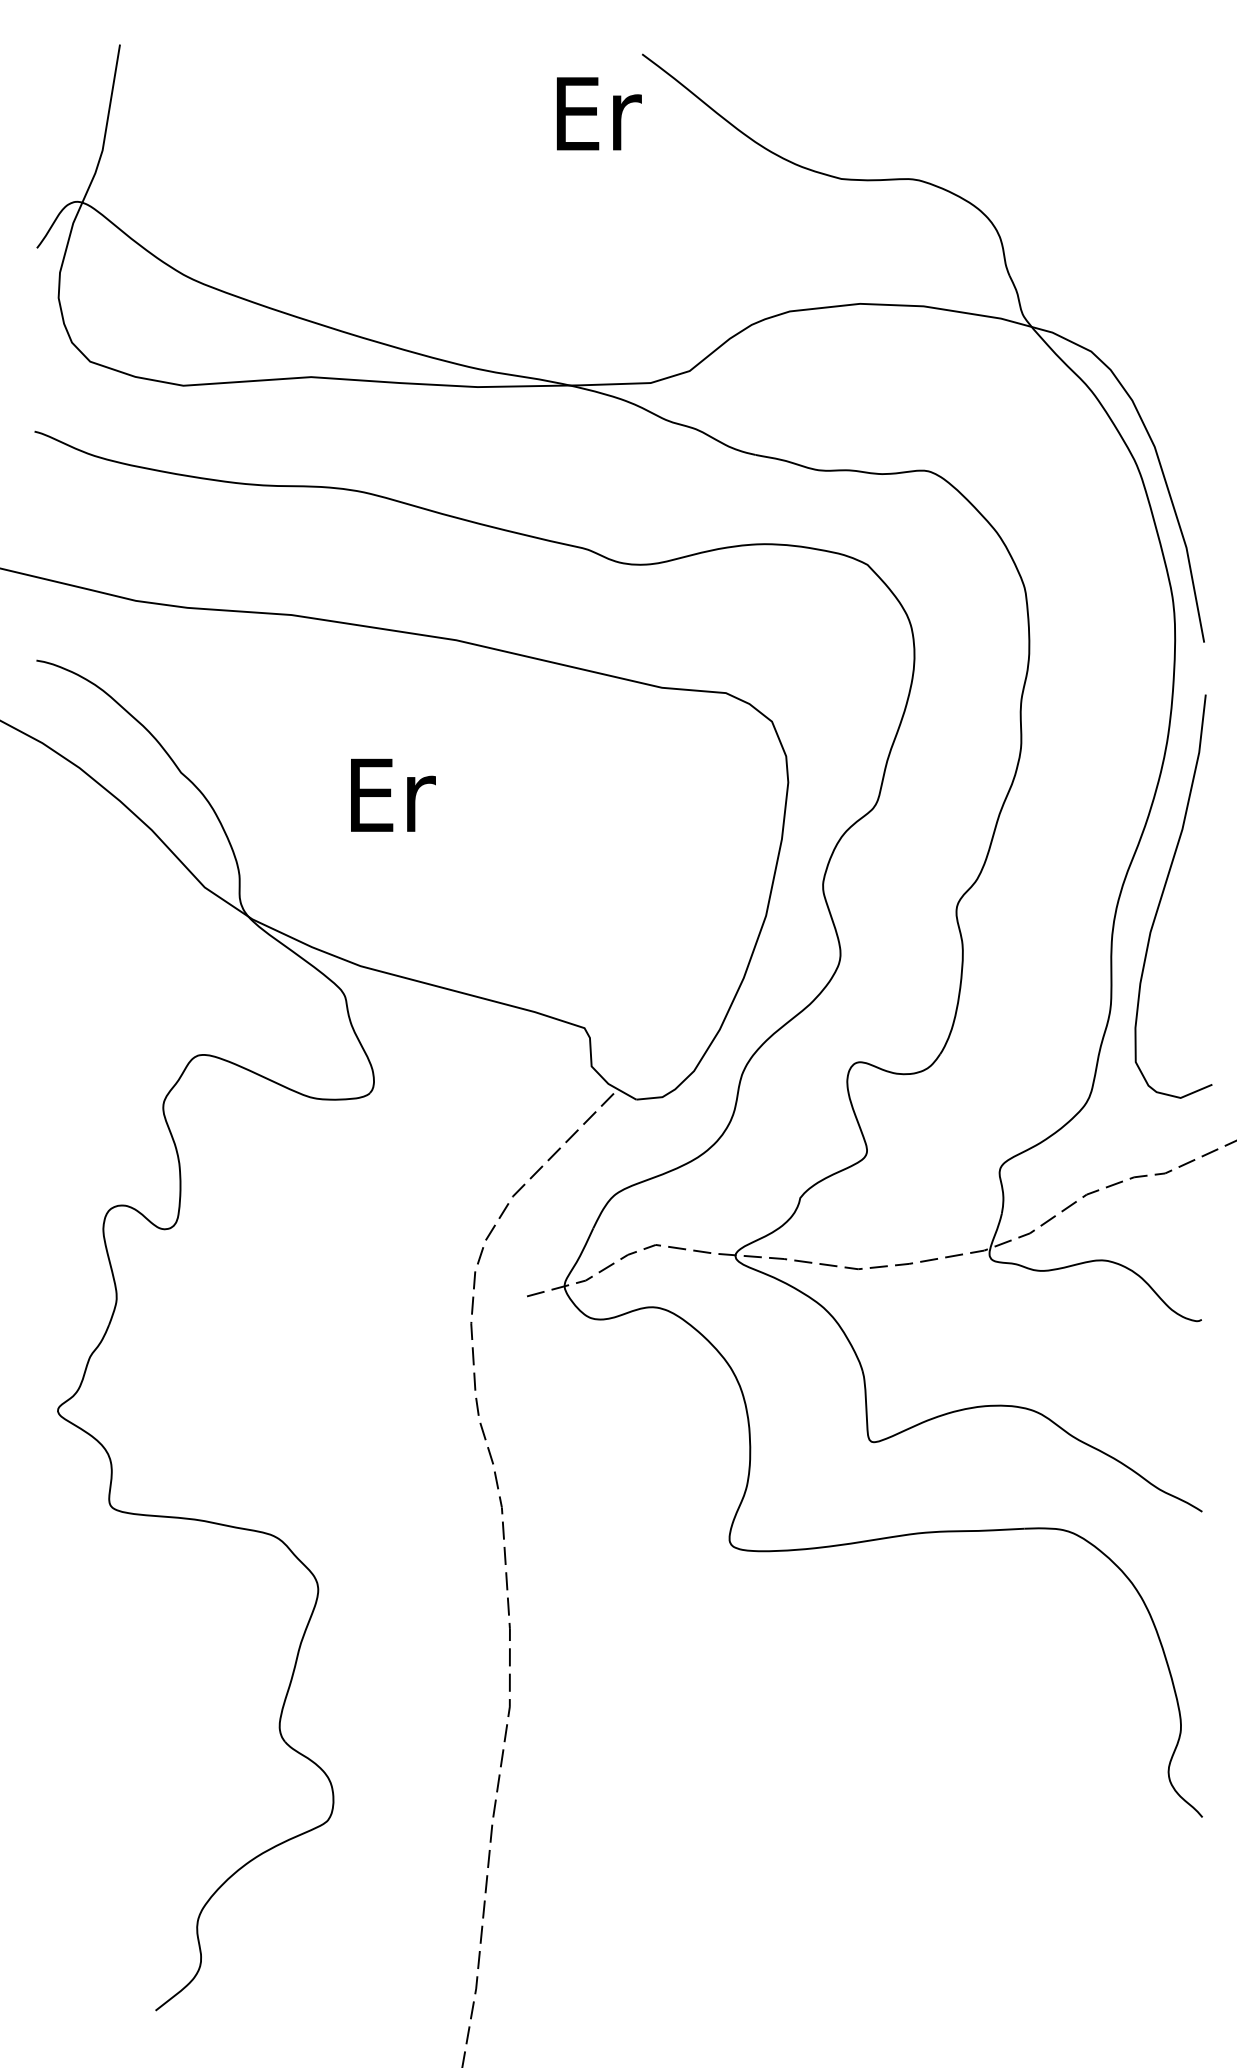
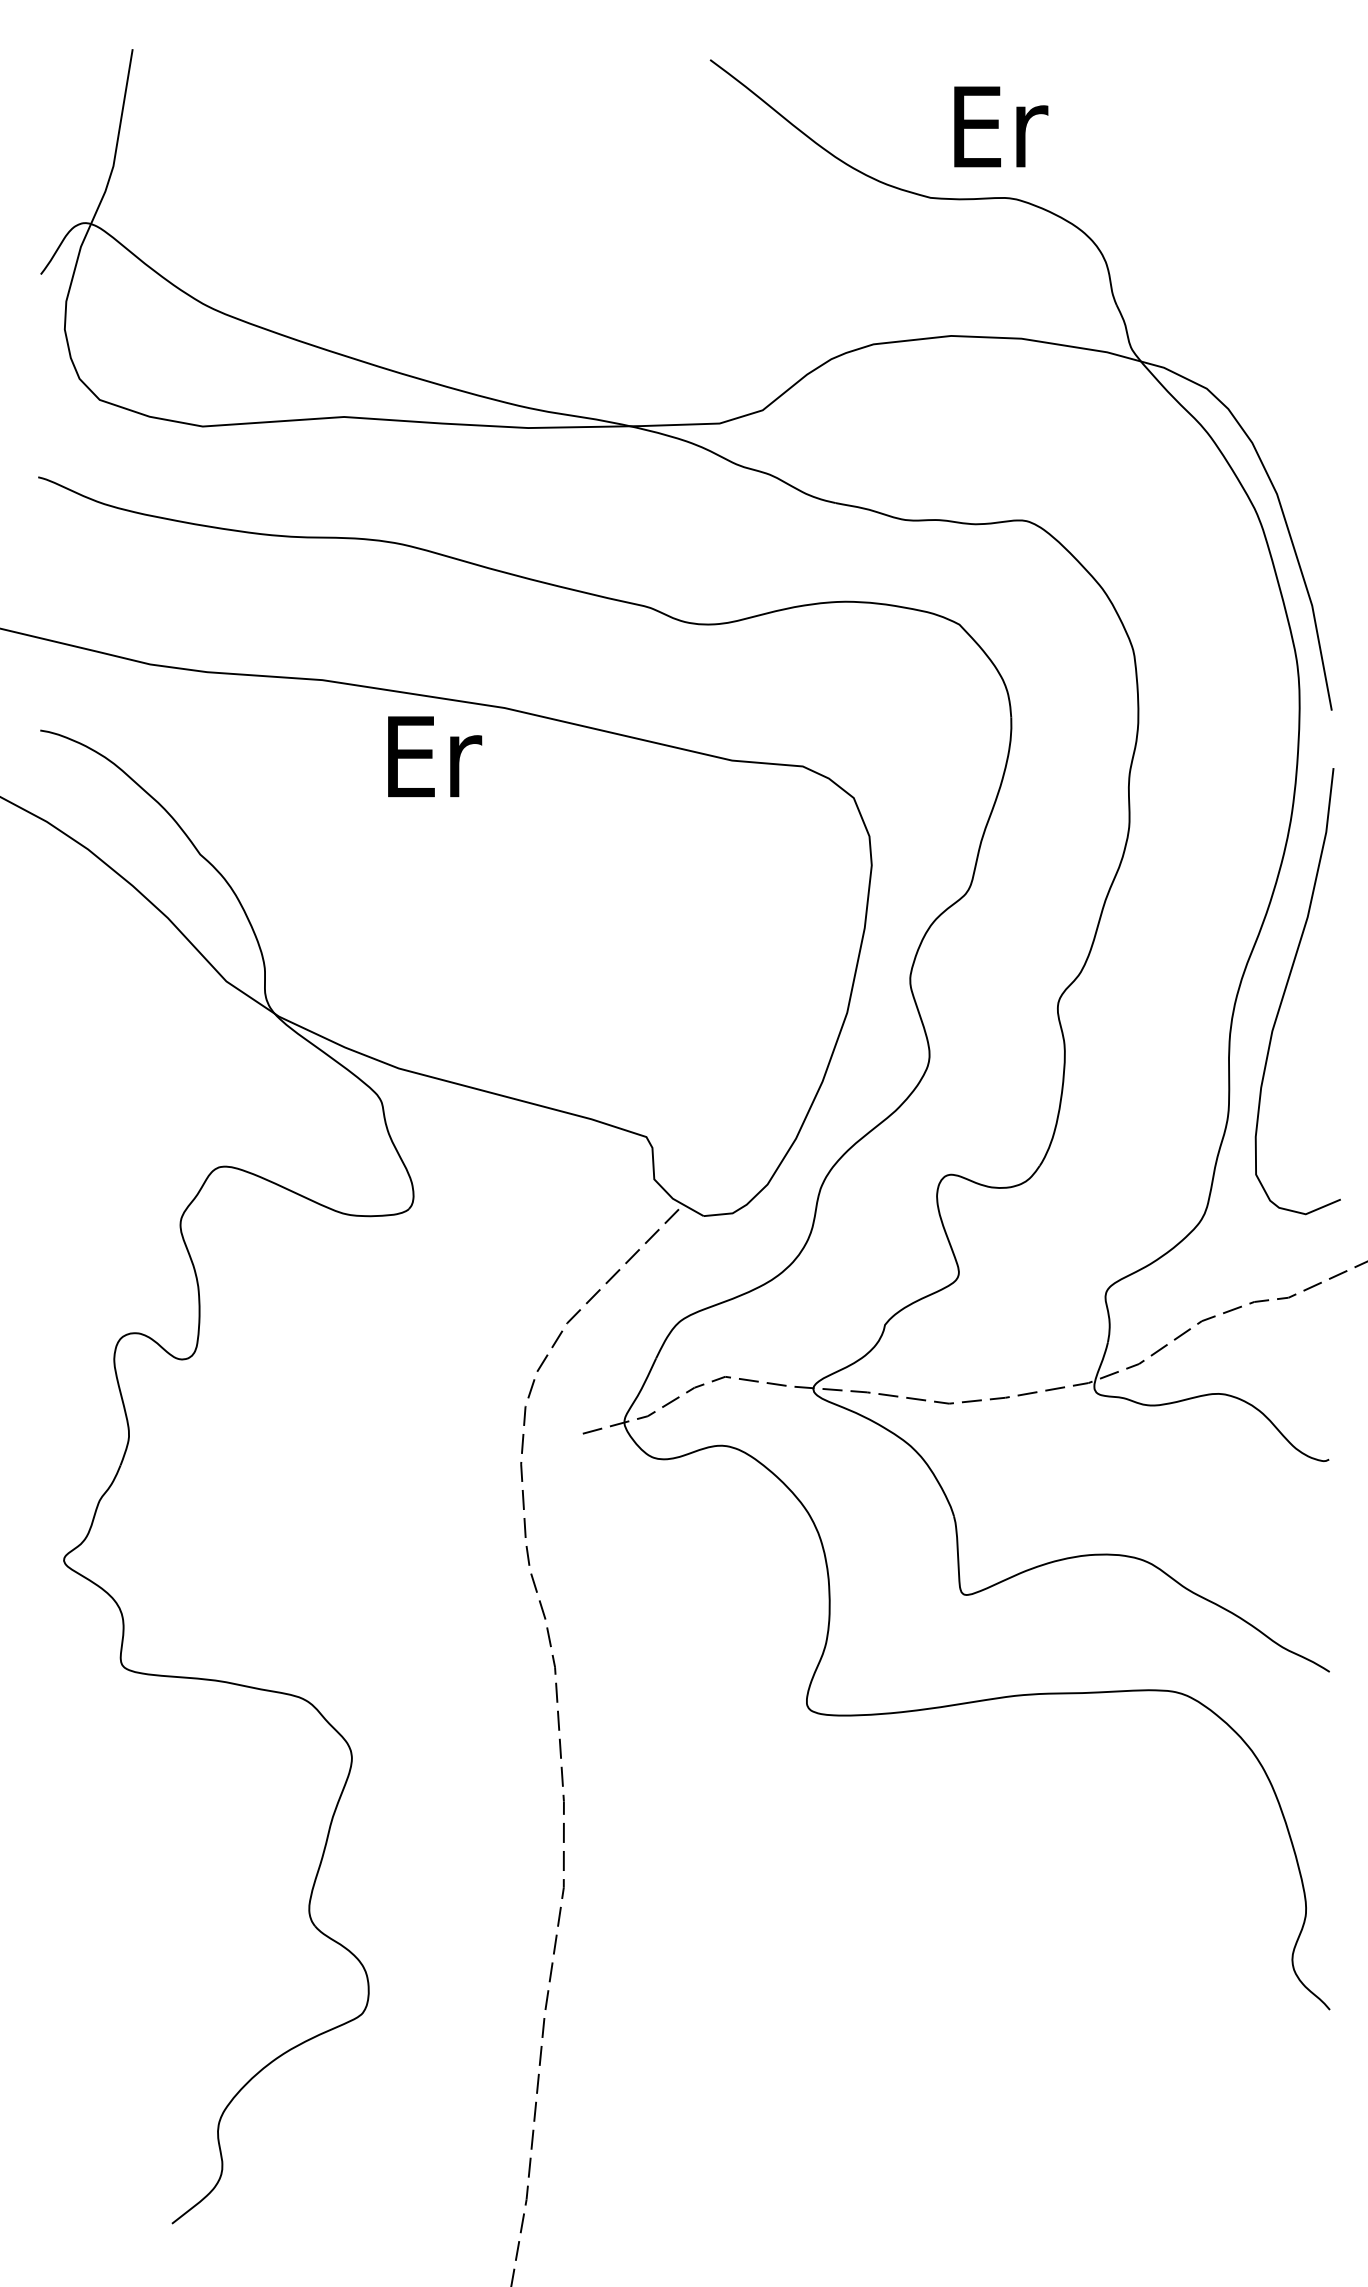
text: (599, 113) -> (1001, 126), moved
text: (393, 794) -> (435, 755), moved

